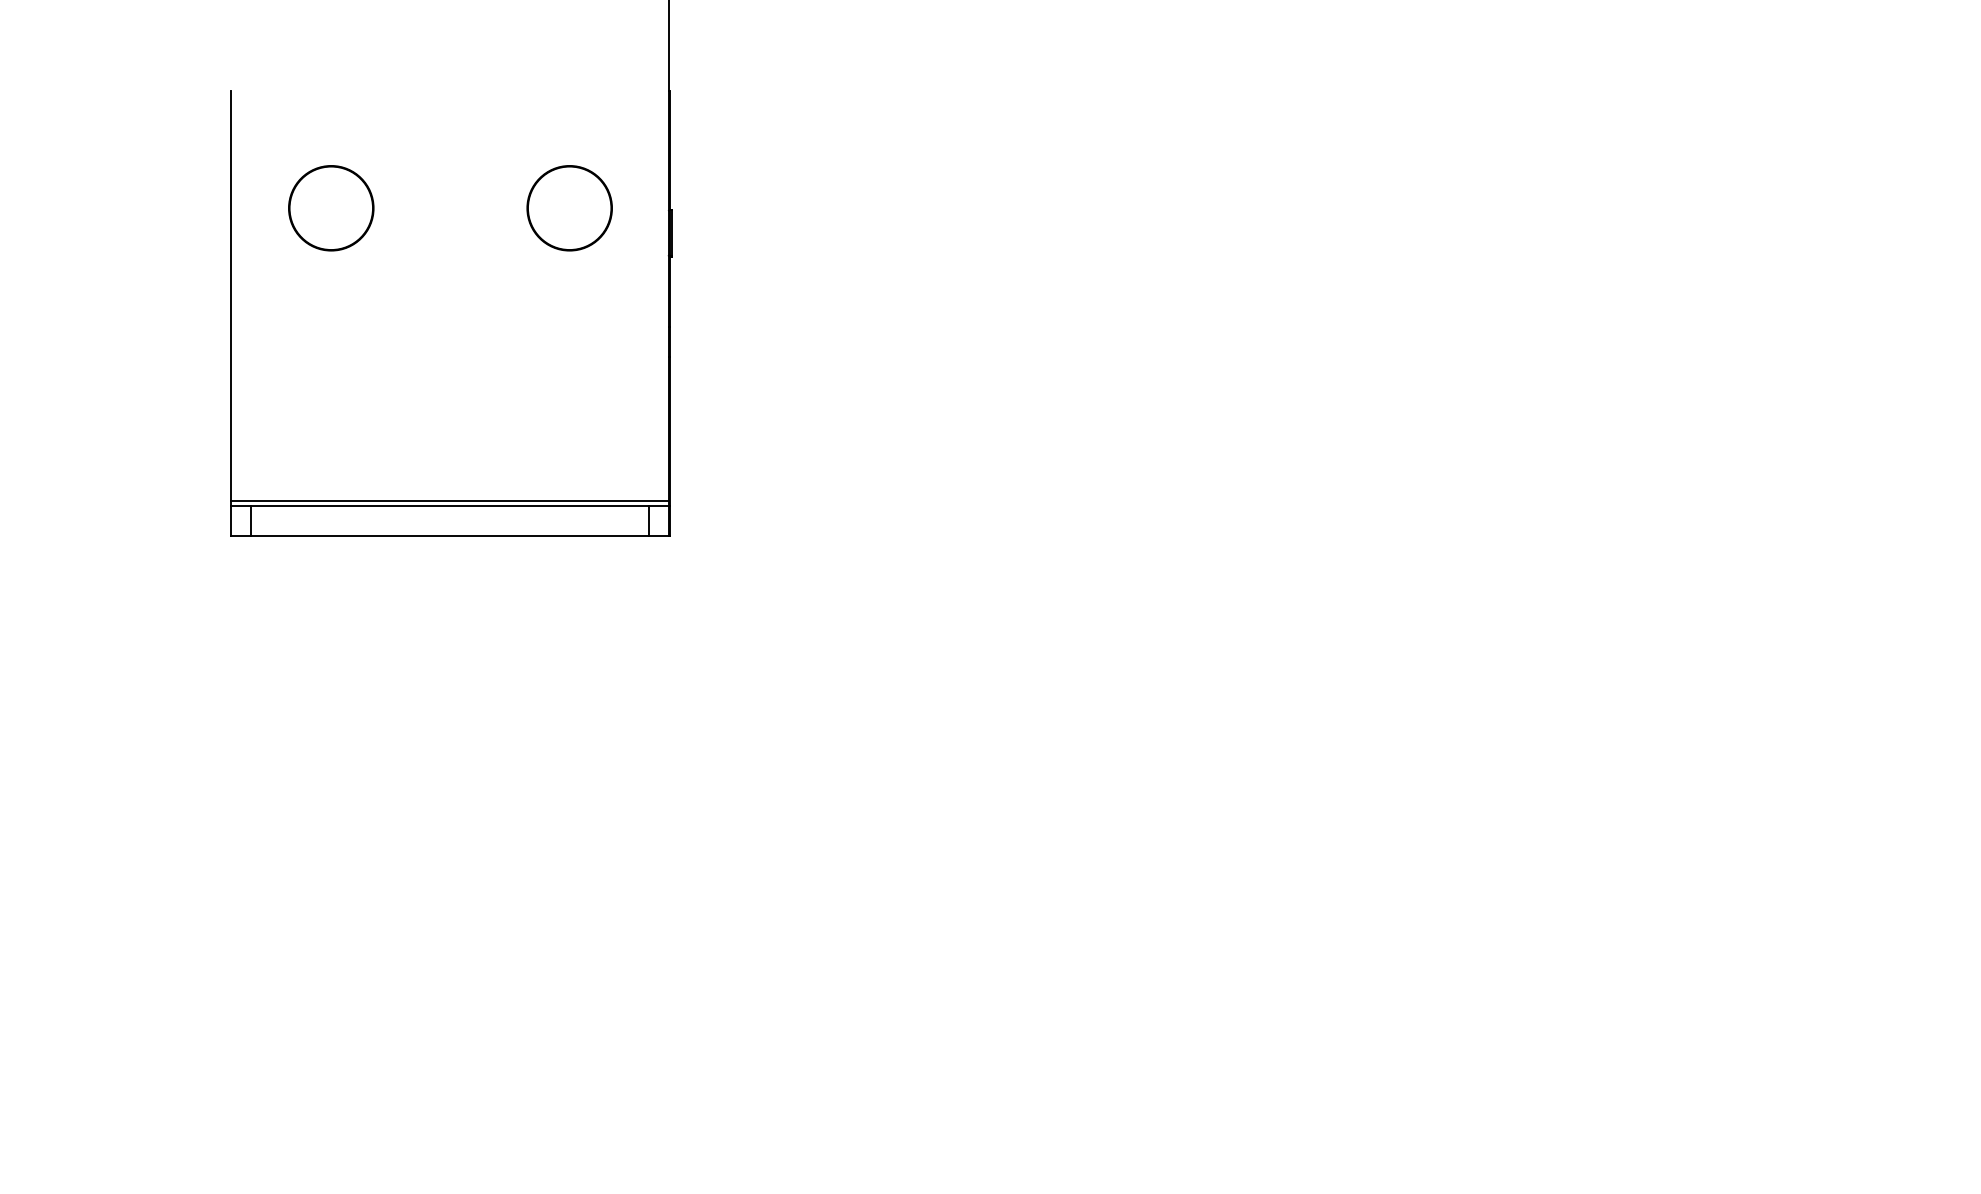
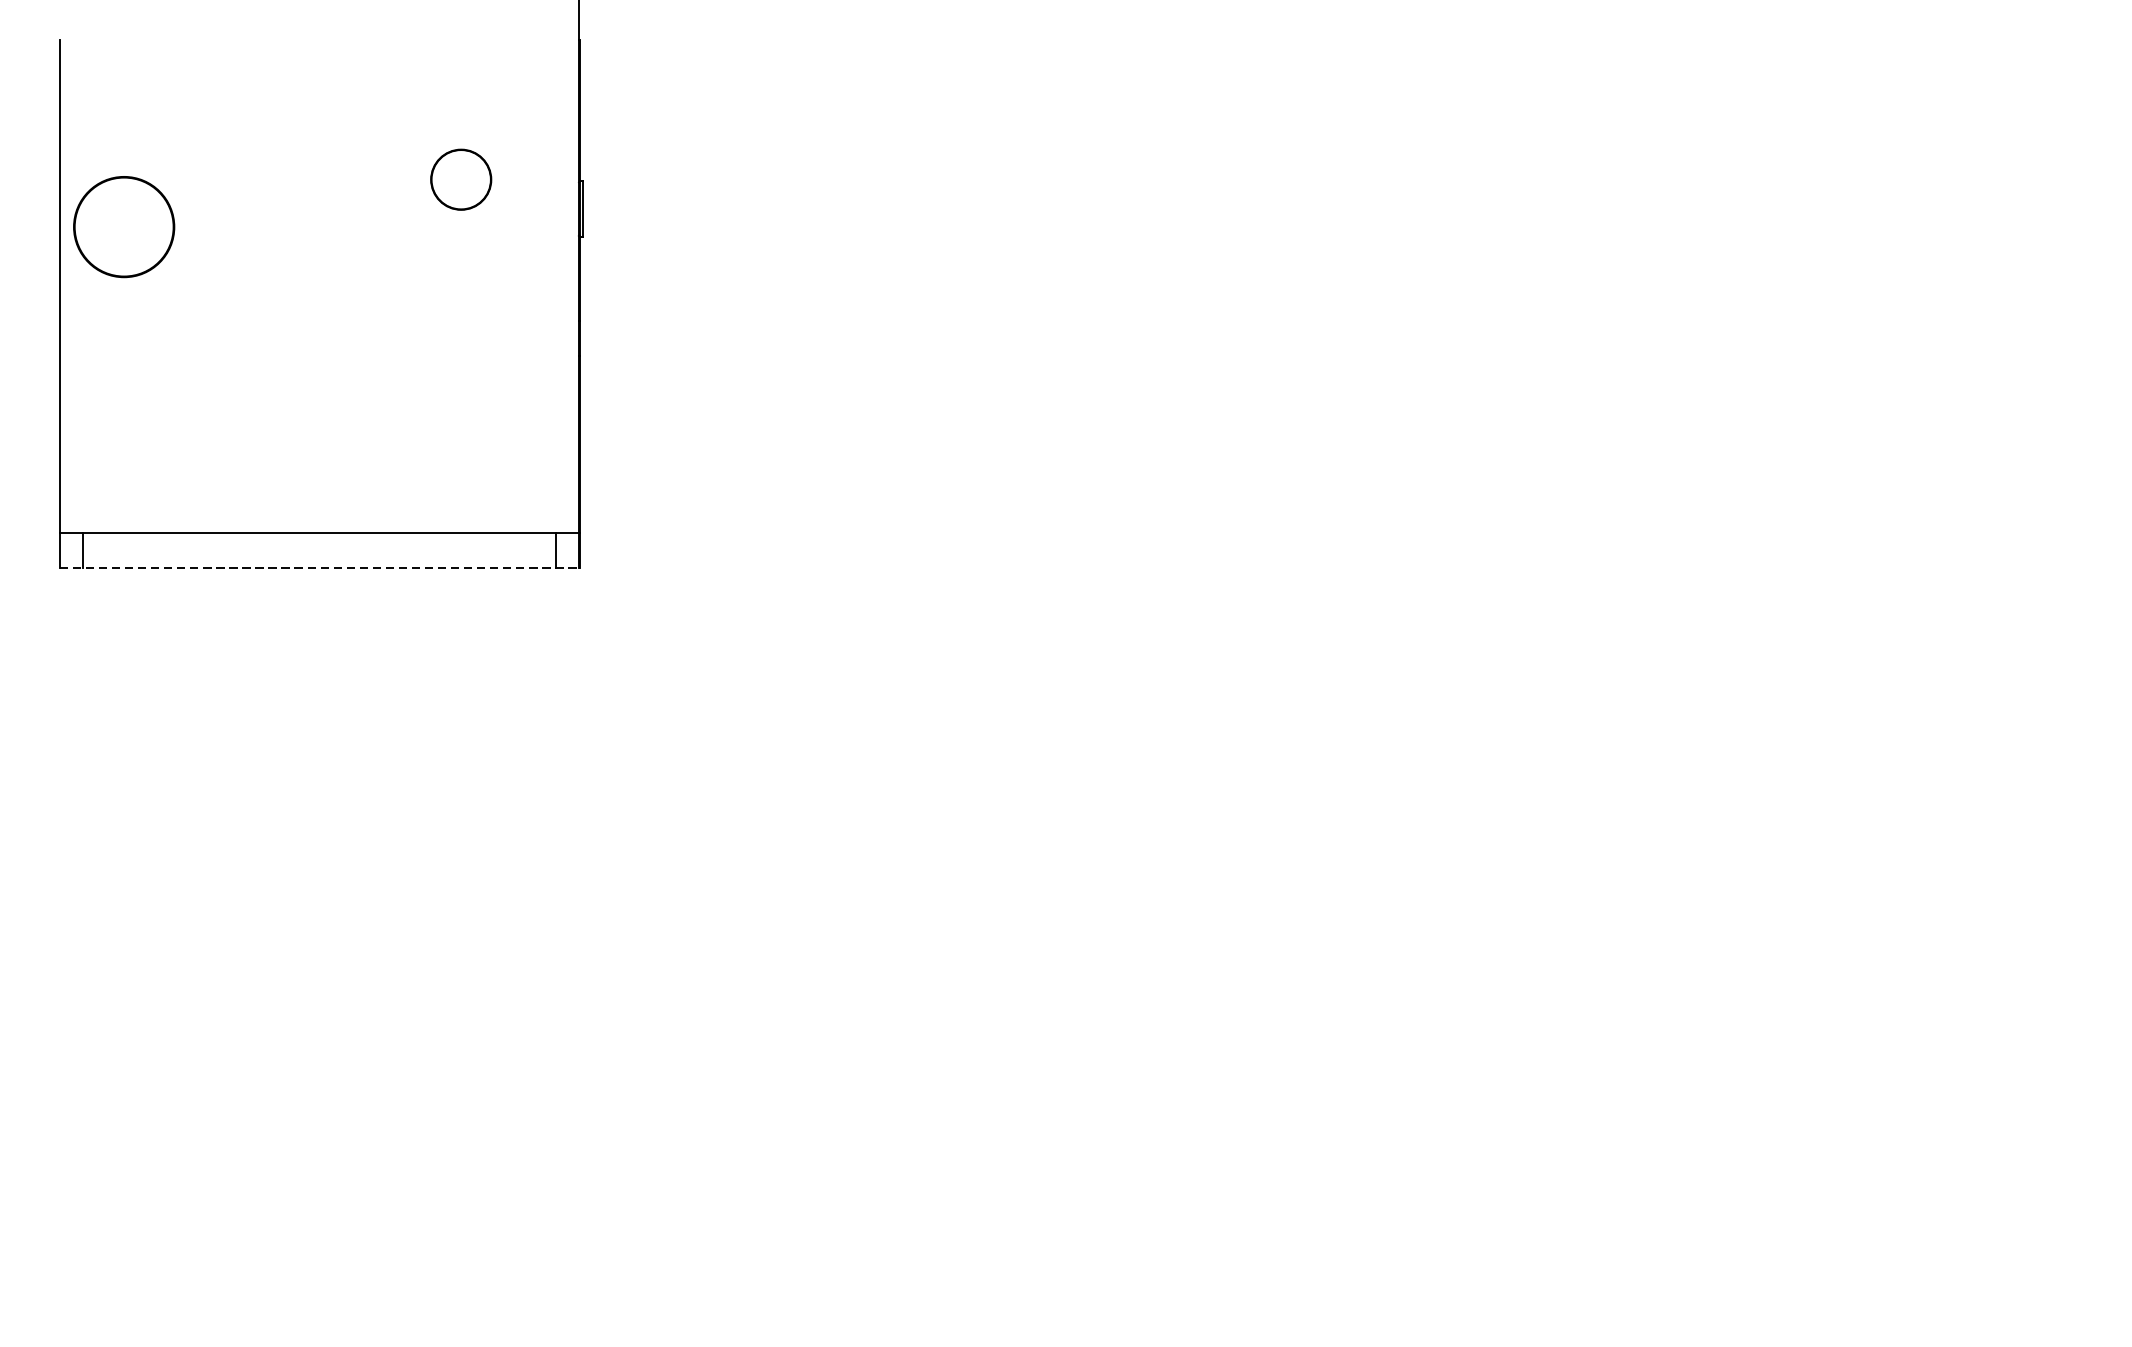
circle: (331, 208) -> (124, 227), moved
circle: (569, 208) -> (461, 179), size x0.6
line: (449, 501) -> (318, 527), removed
line: (450, 536) -> (320, 568), solid -> dashed

